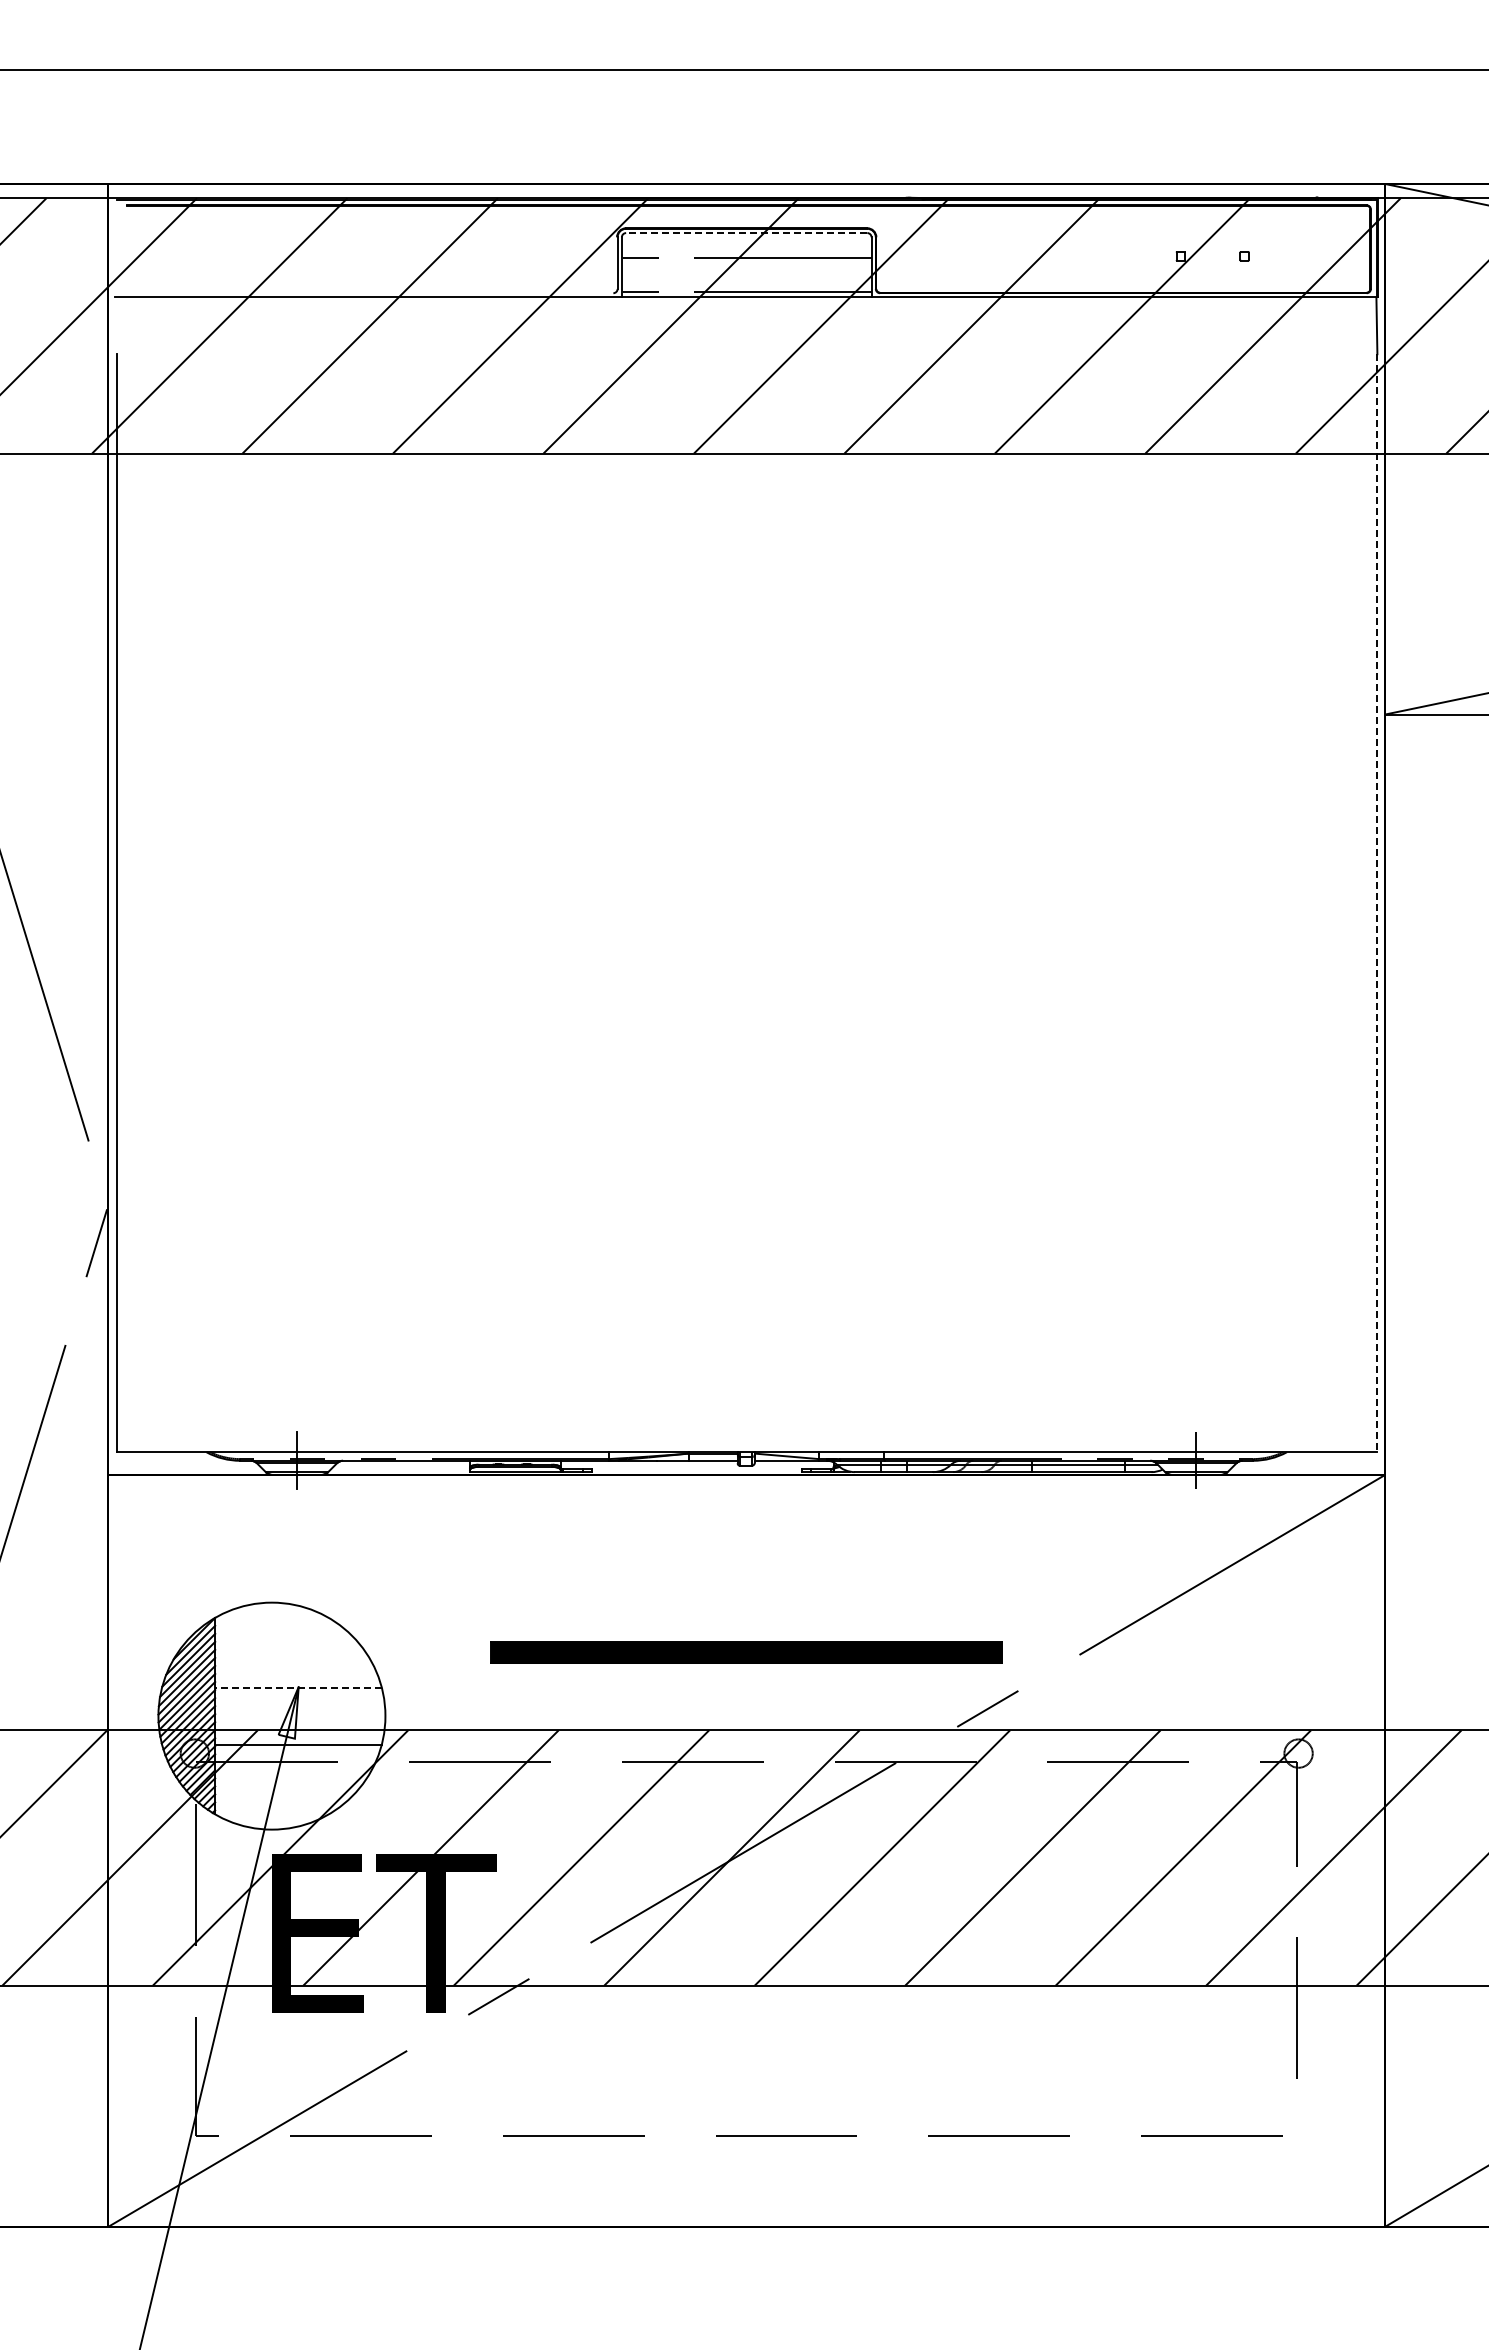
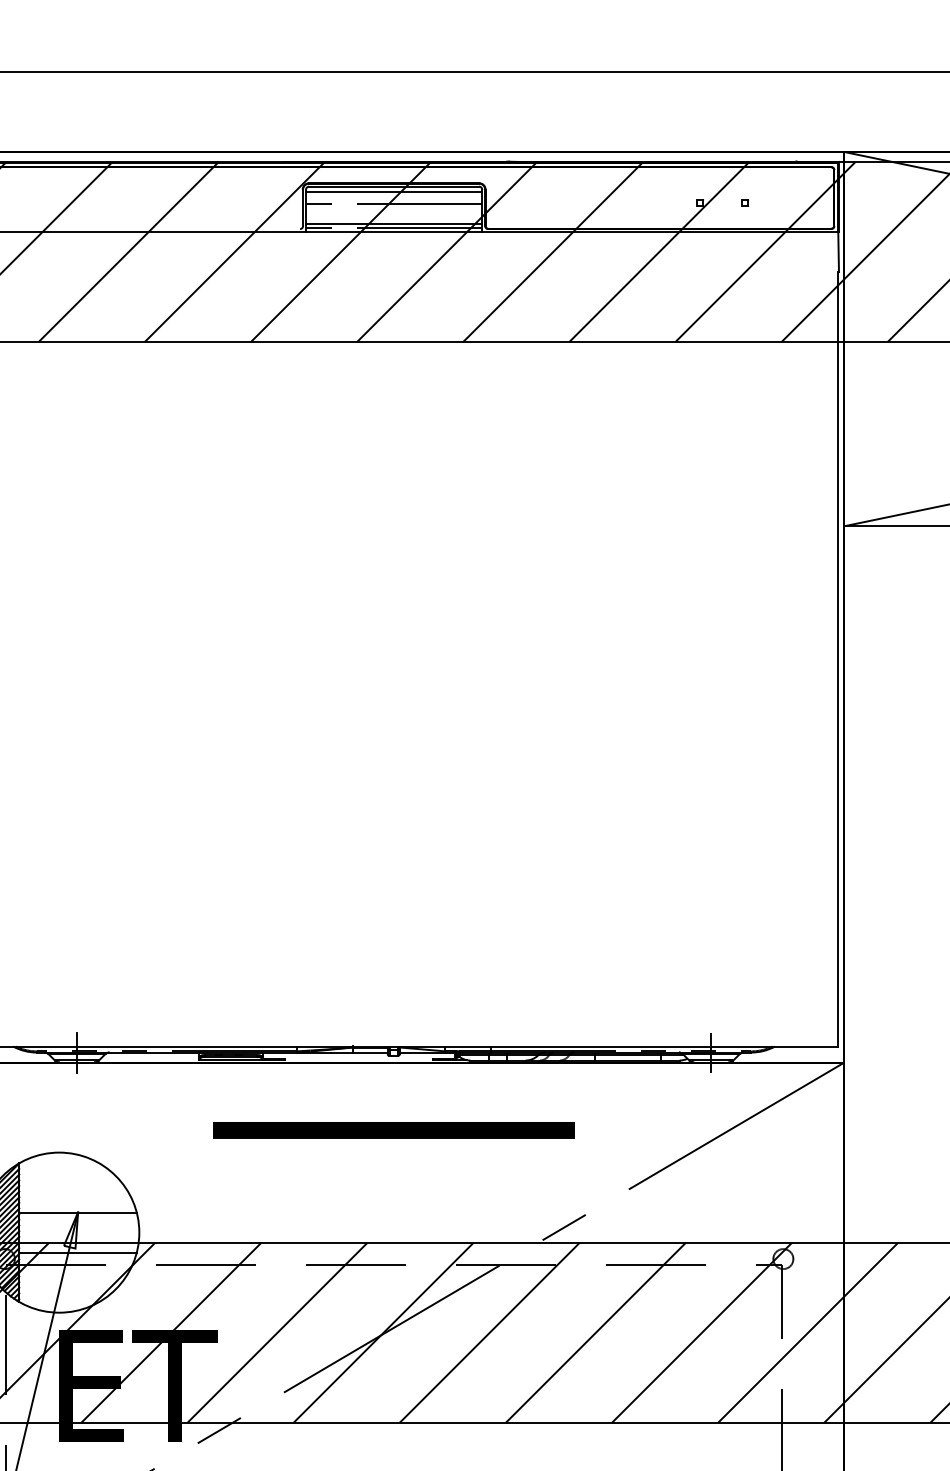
line: (746, 233) -> (393, 186), dashed -> solid
line: (746, 240) -> (393, 191), added
line: (746, 286) -> (393, 224), added
line: (1376, 903) -> (838, 659), dashed -> solid
part: (746, 1652) -> (393, 1129), moved
line: (298, 1687) -> (78, 1212), dashed -> solid

